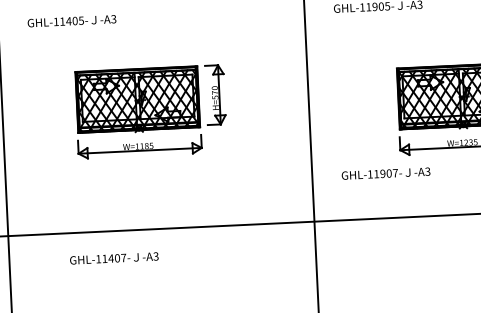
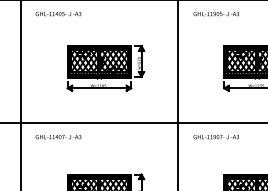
part: (150, 111) -> (105, 68), moved
text: (384, 174) -> (215, 137), moved
text: (114, 259) -> (58, 137), moved

